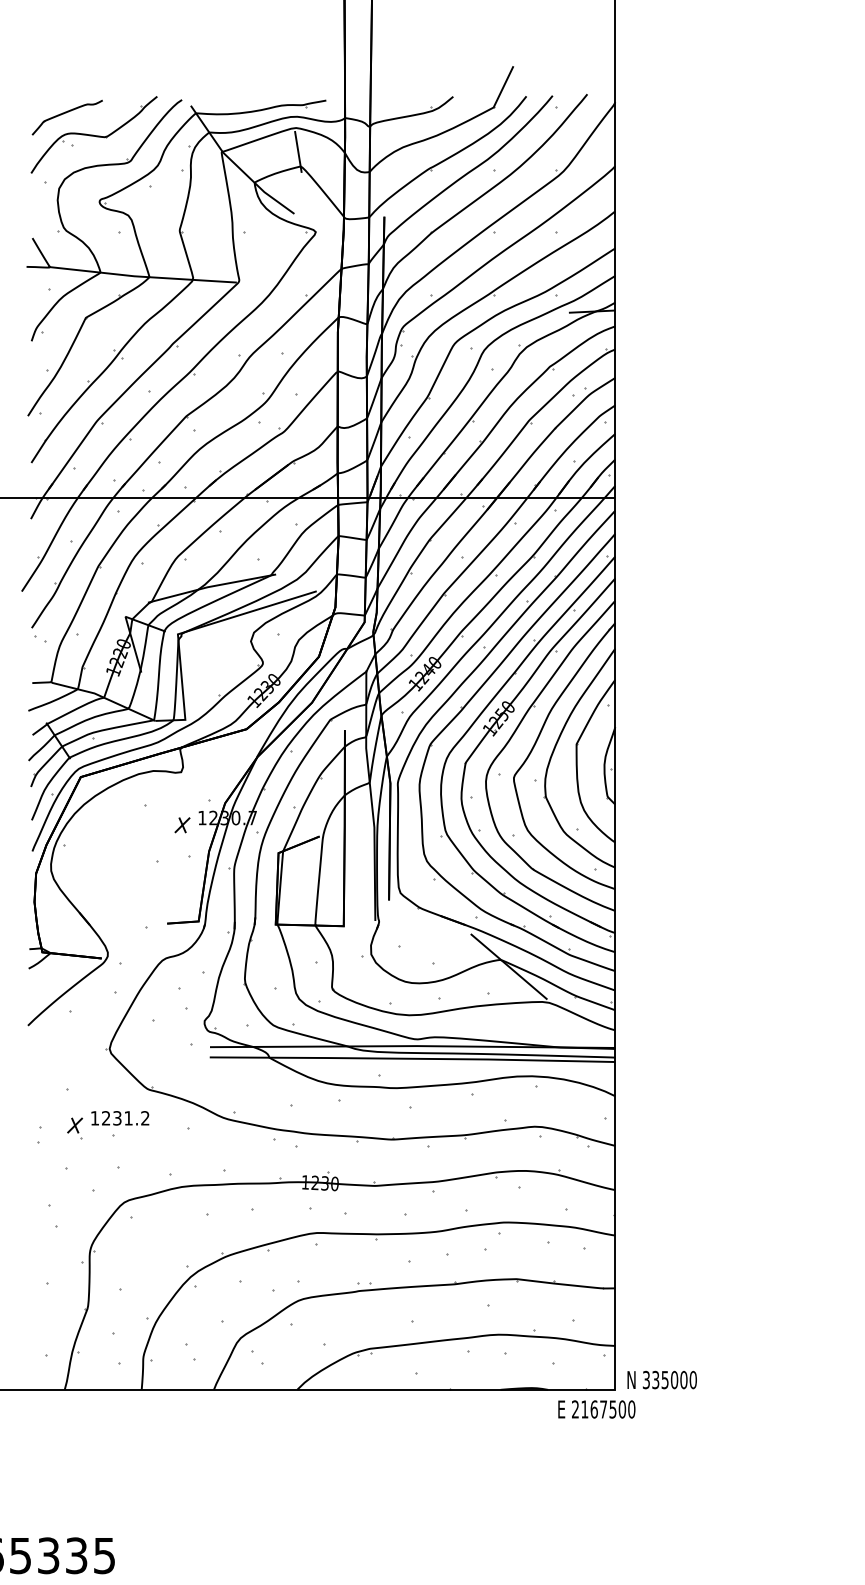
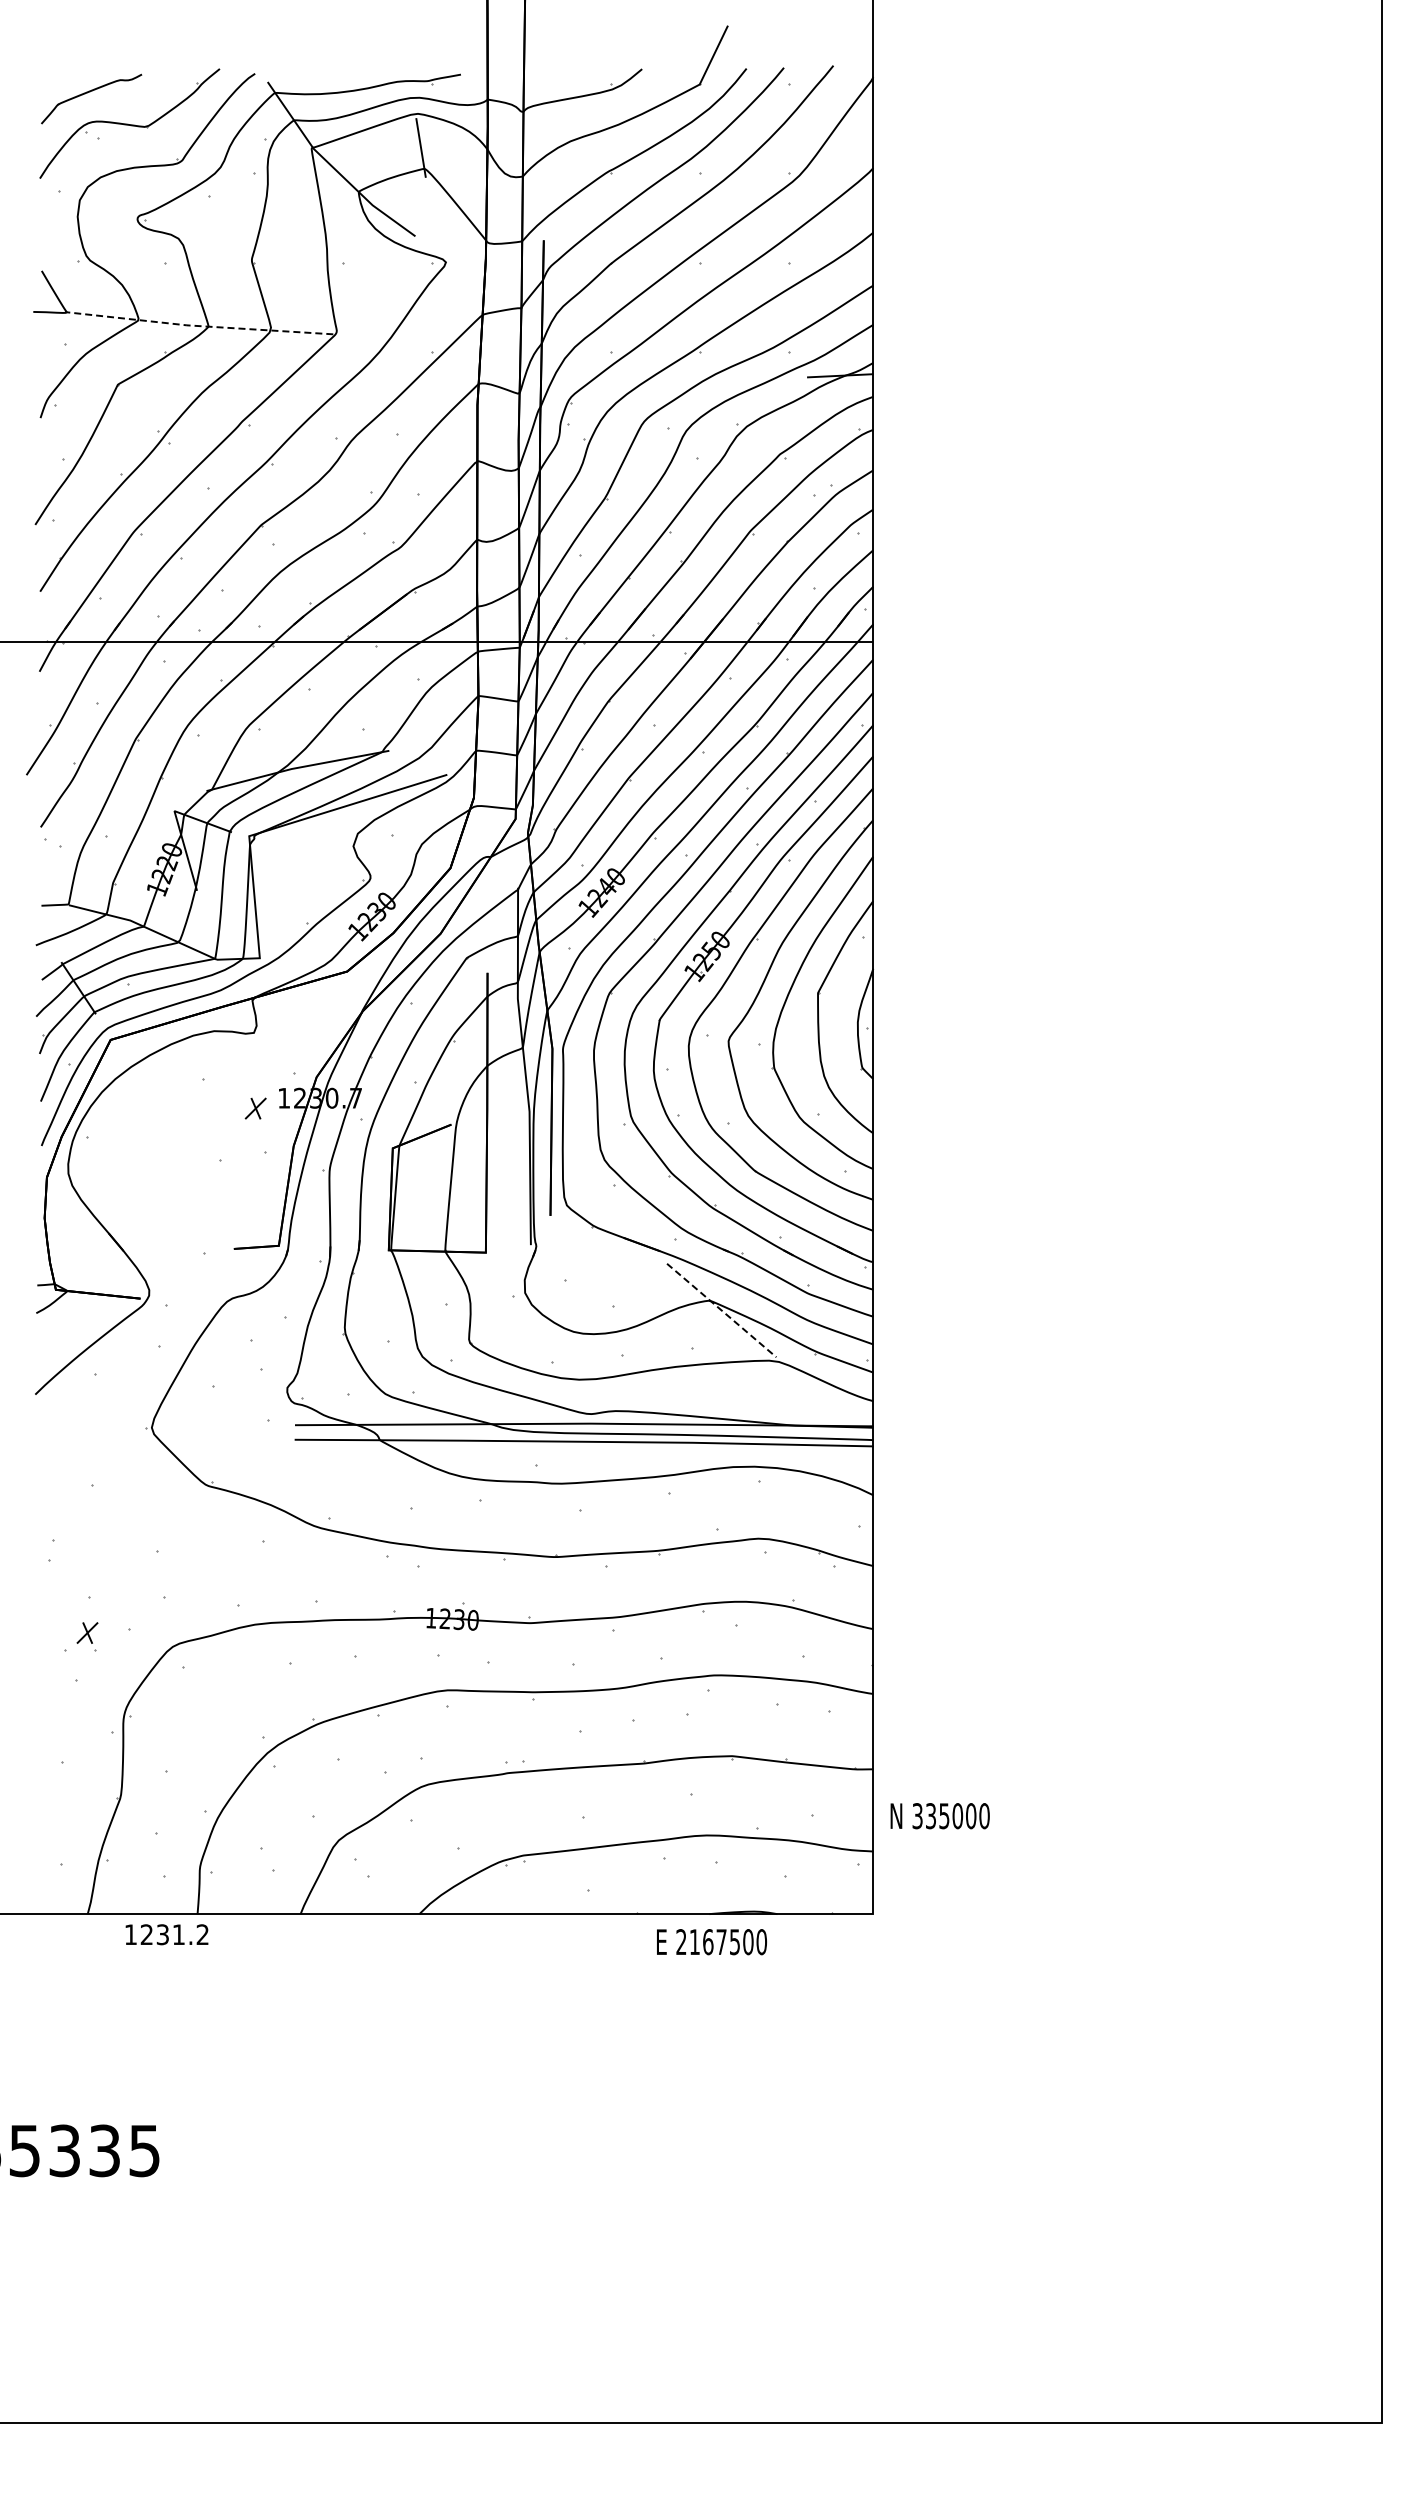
line: (141, 277) -> (197, 326), solid -> dashed
line: (508, 966) -> (721, 1310), solid -> dashed
text: (119, 1118) -> (166, 1934), moved
part: (75, 1127) -> (87, 1636), moved
text: (661, 1380) -> (939, 1816), moved
text: (596, 1409) -> (711, 1942), moved

